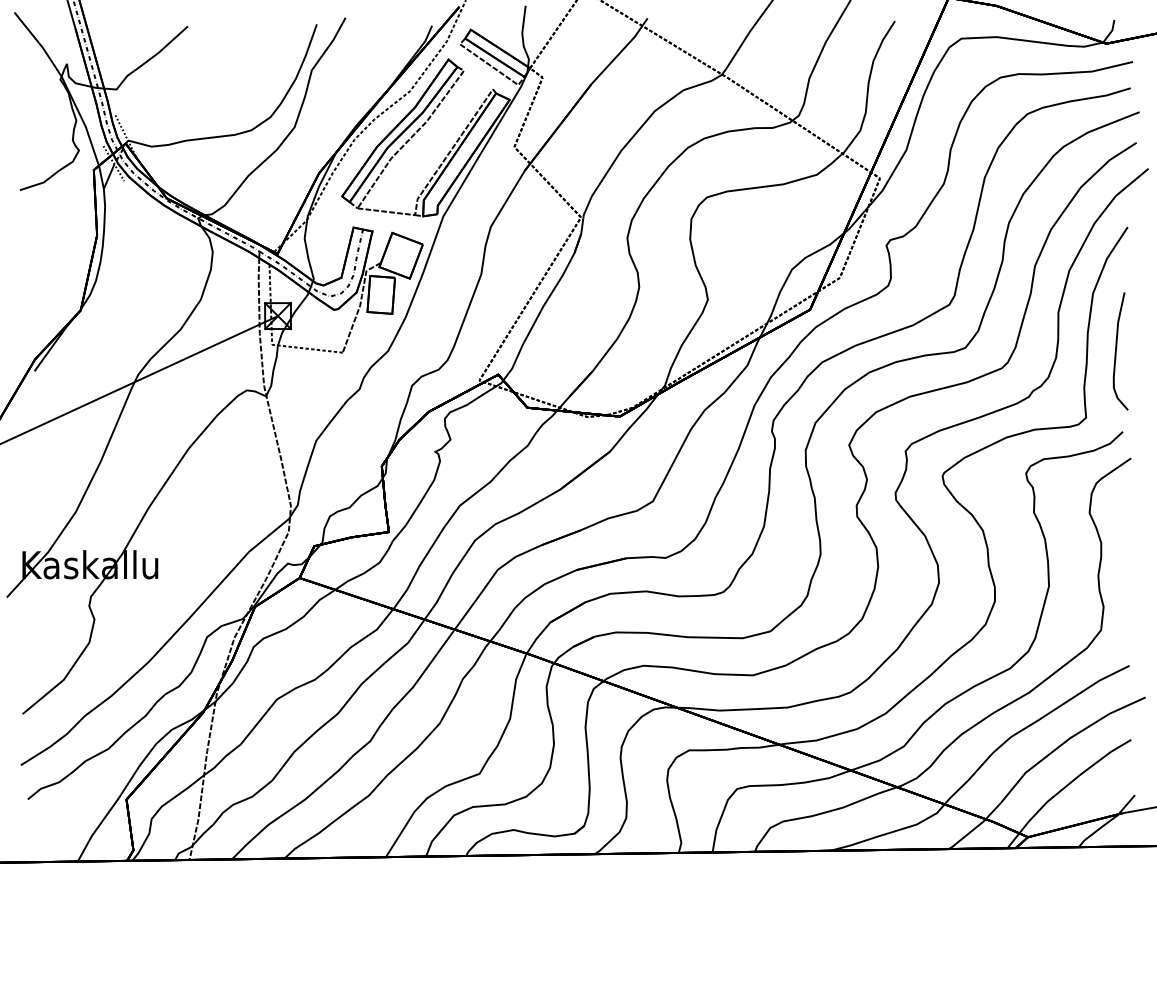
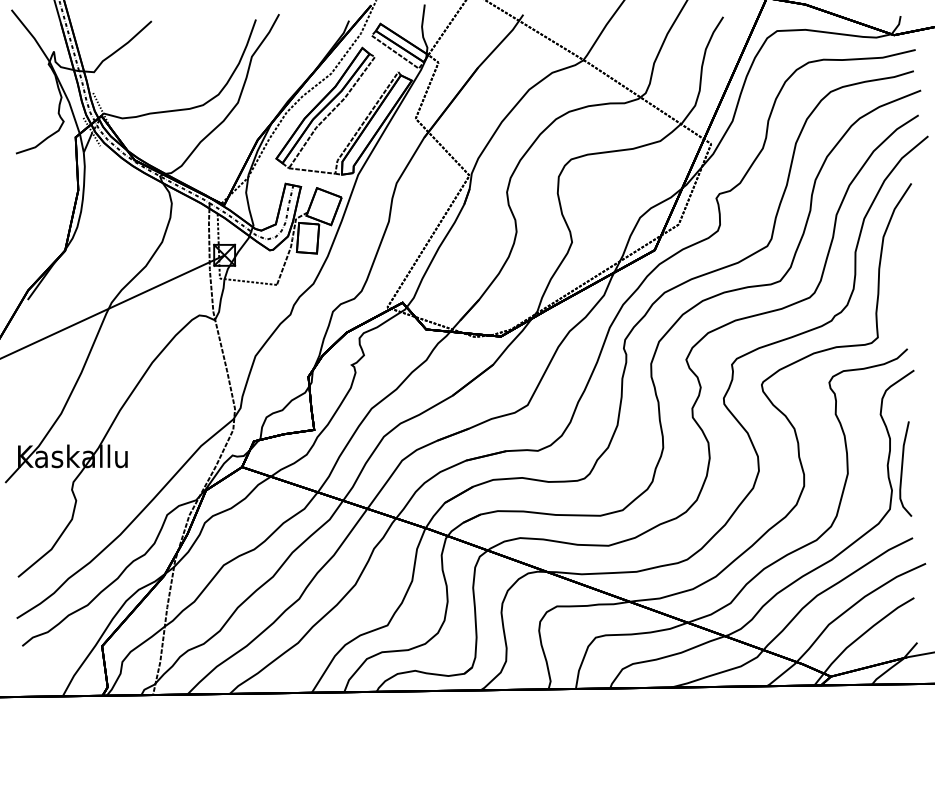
curve: (1116, 351) -> (902, 469), moved

